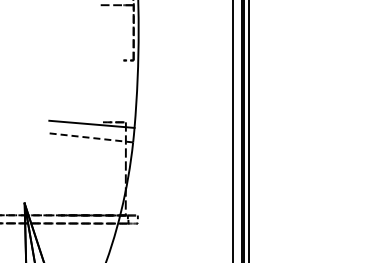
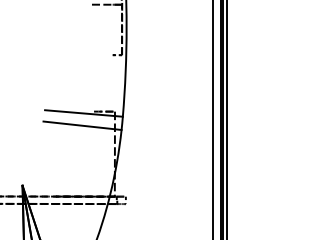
line: (89, 137) -> (81, 125), dashed -> solid

